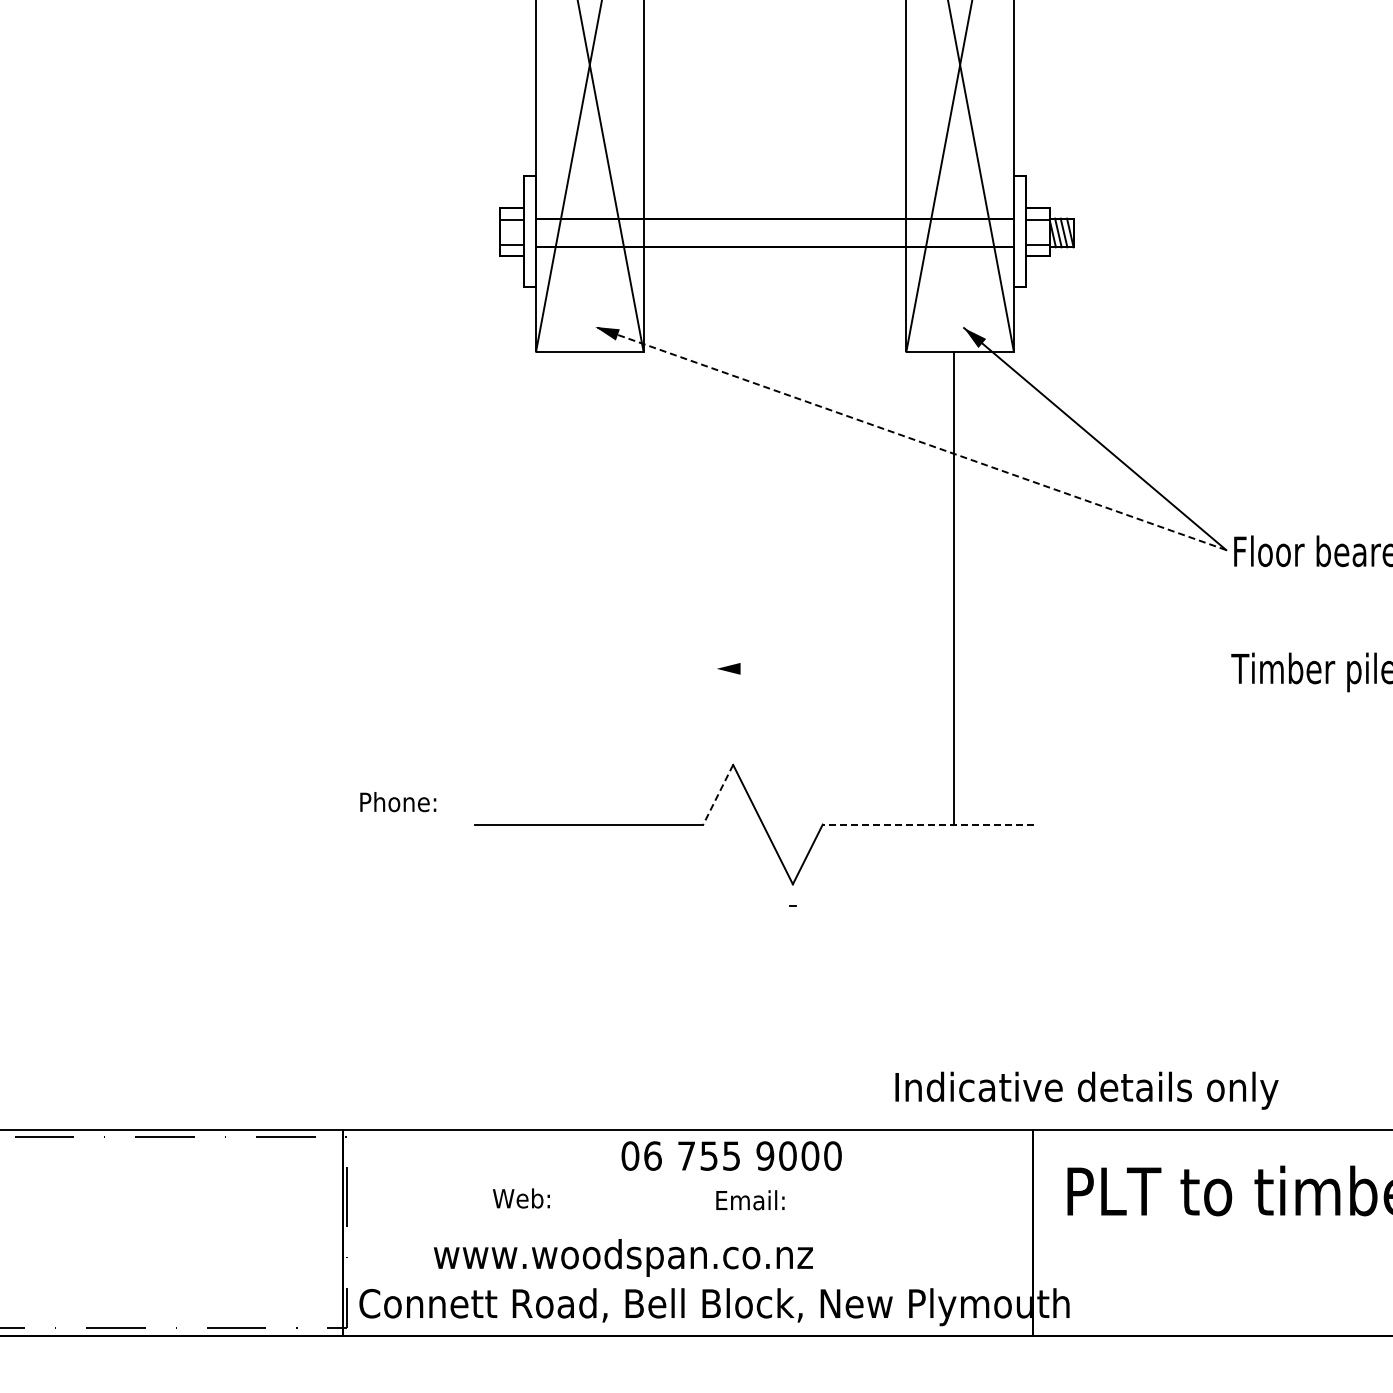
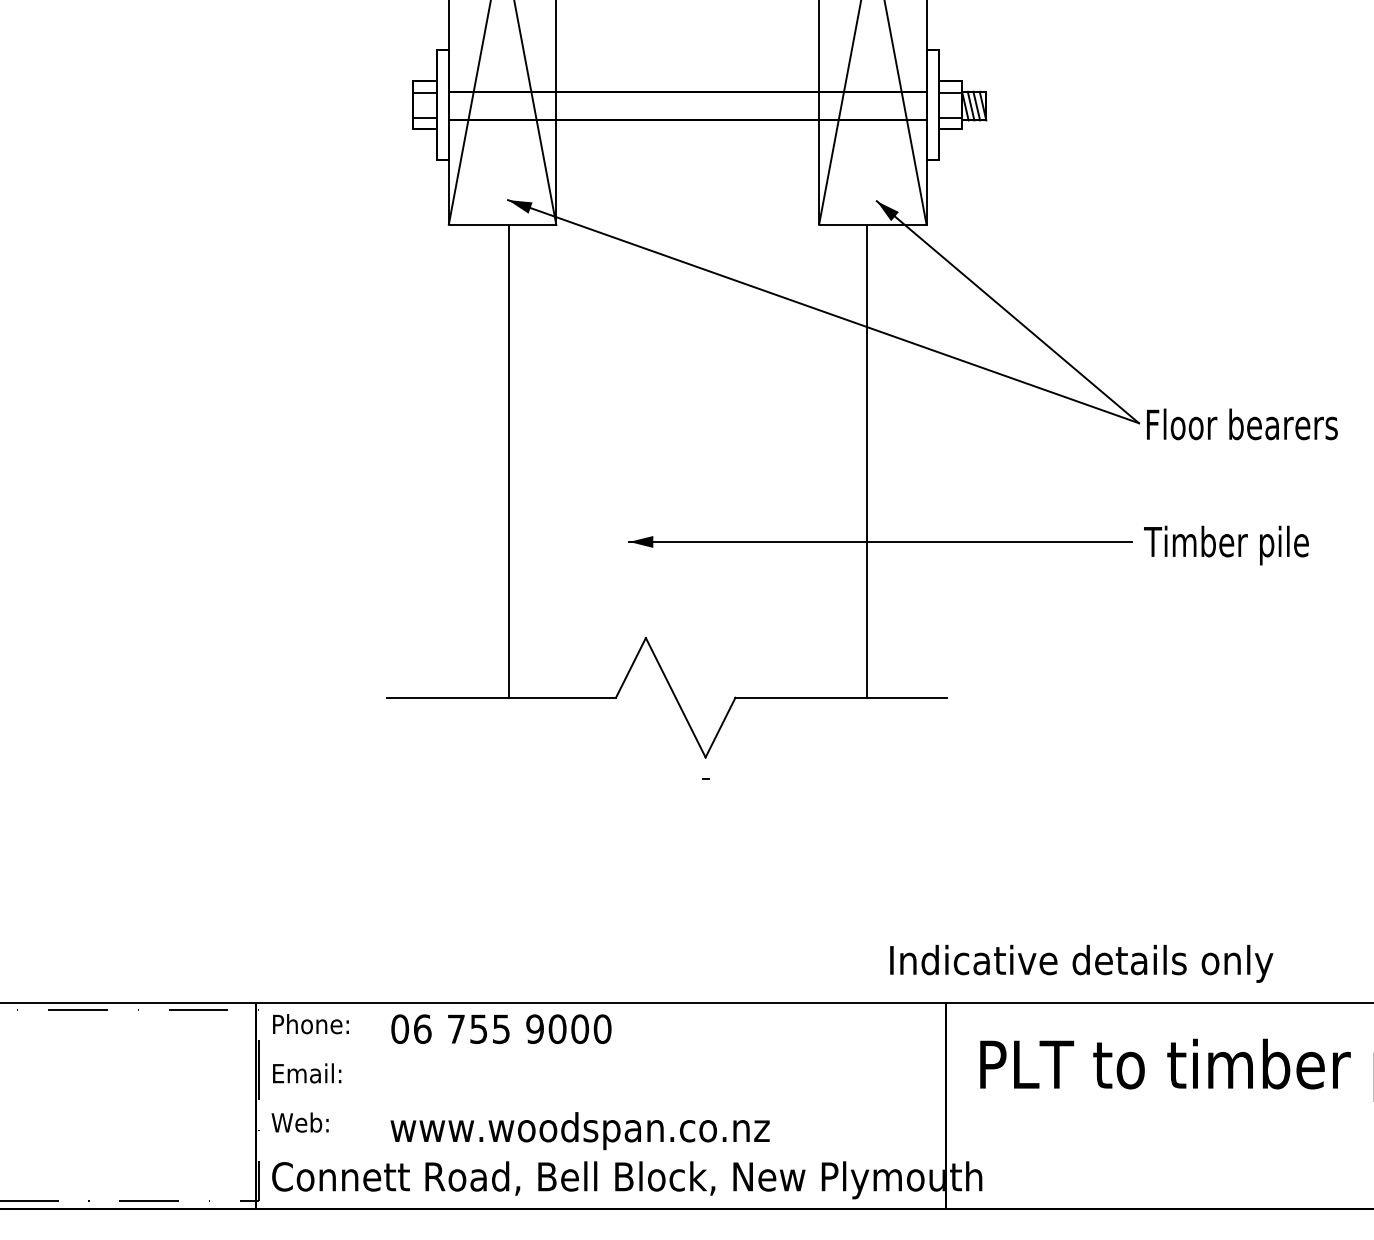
line: (910, 438) -> (823, 311), dashed -> solid
line: (595, 587) -> (508, 460), added
line: (967, 668) -> (880, 541), added
line: (718, 795) -> (631, 668), dashed -> solid
text: (398, 802) -> (311, 1024), moved
line: (928, 824) -> (841, 697), dashed -> solid
text: (1086, 1090) -> (1081, 963), moved
text: (731, 1155) -> (501, 1028), moved
text: (521, 1198) -> (300, 1122), moved
text: (750, 1200) -> (307, 1073), moved
text: (622, 1257) -> (579, 1130), moved

